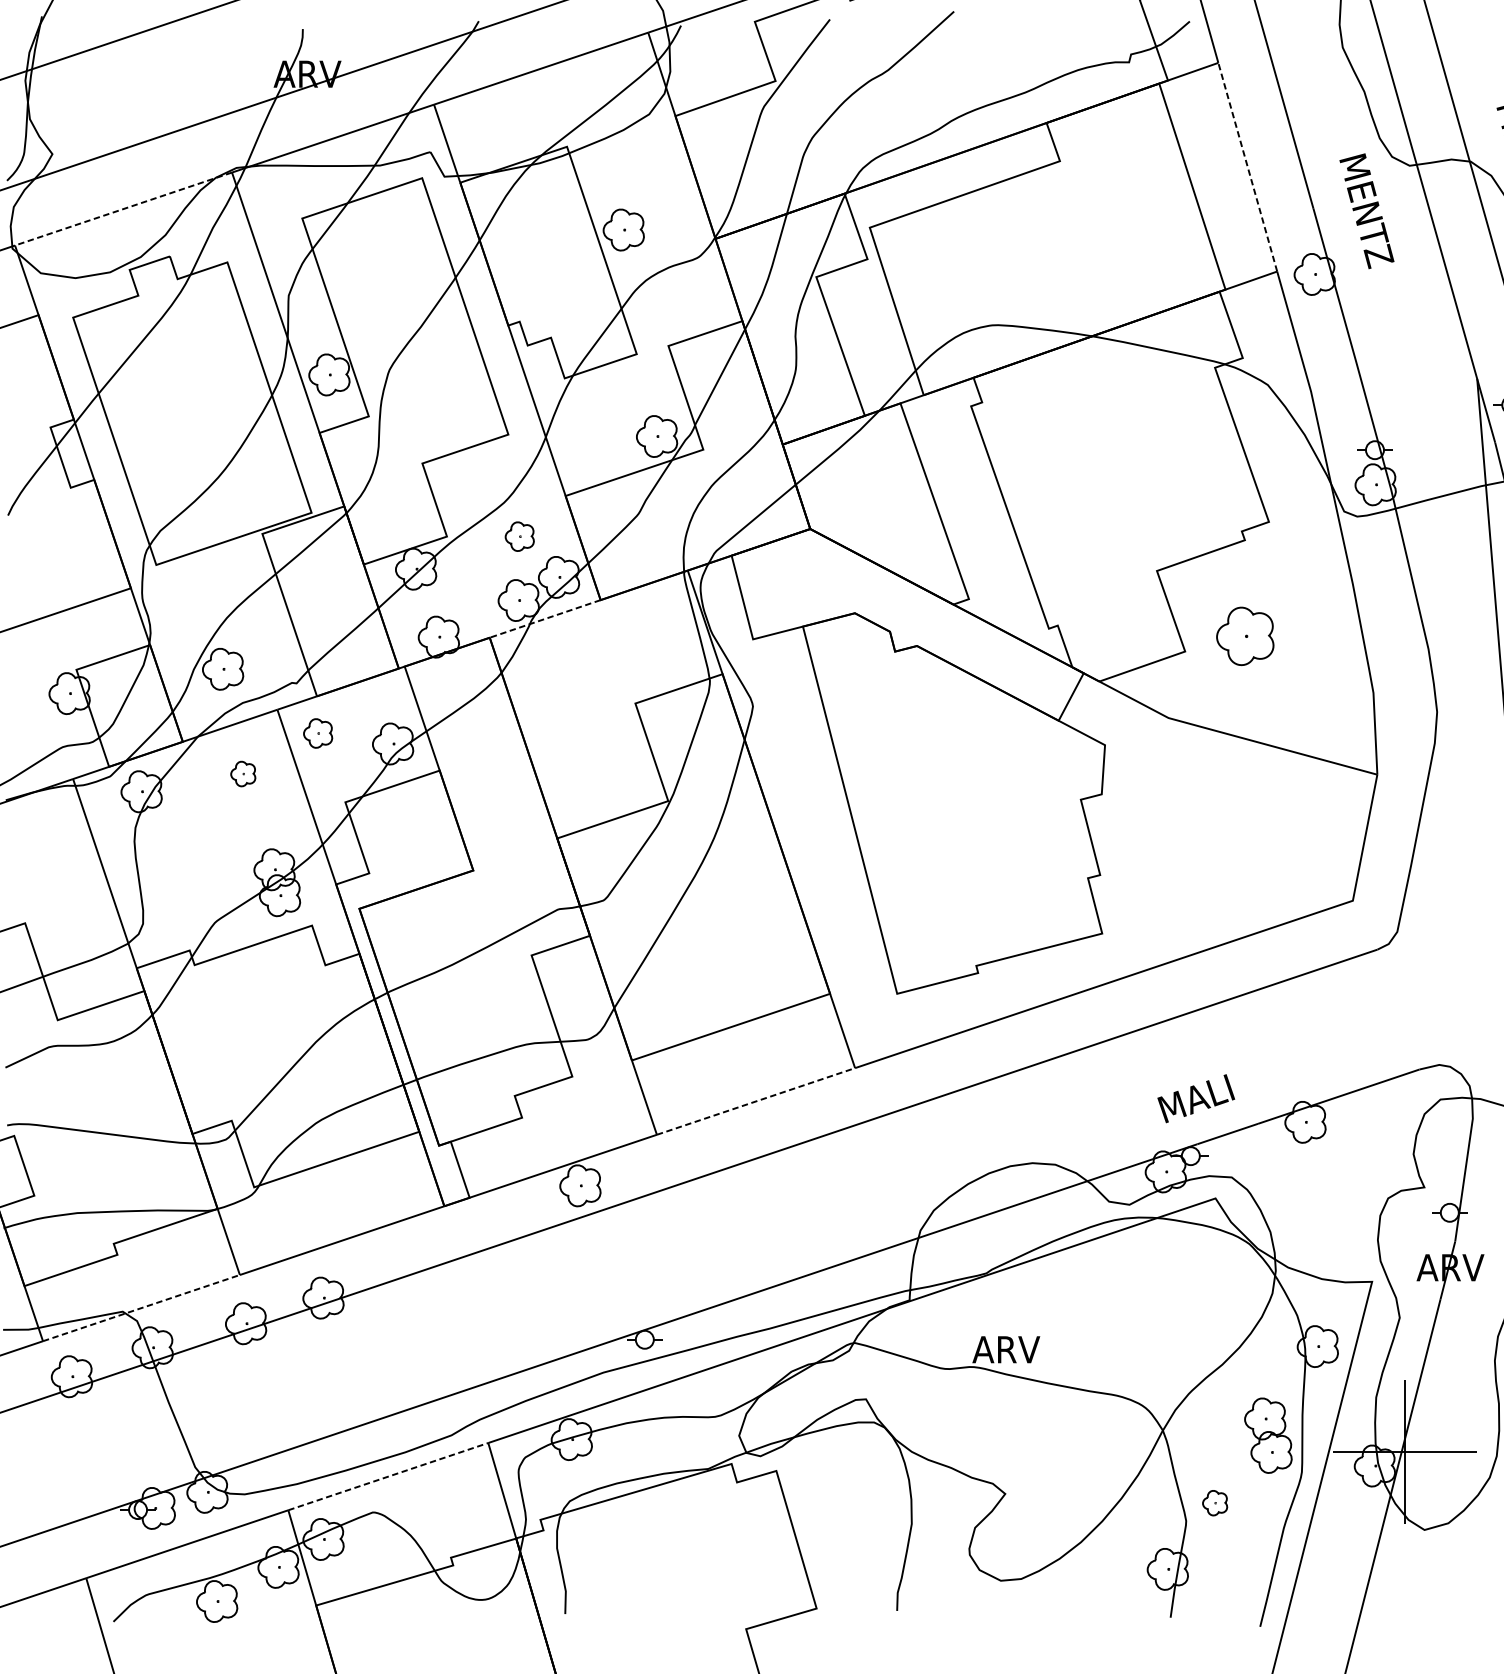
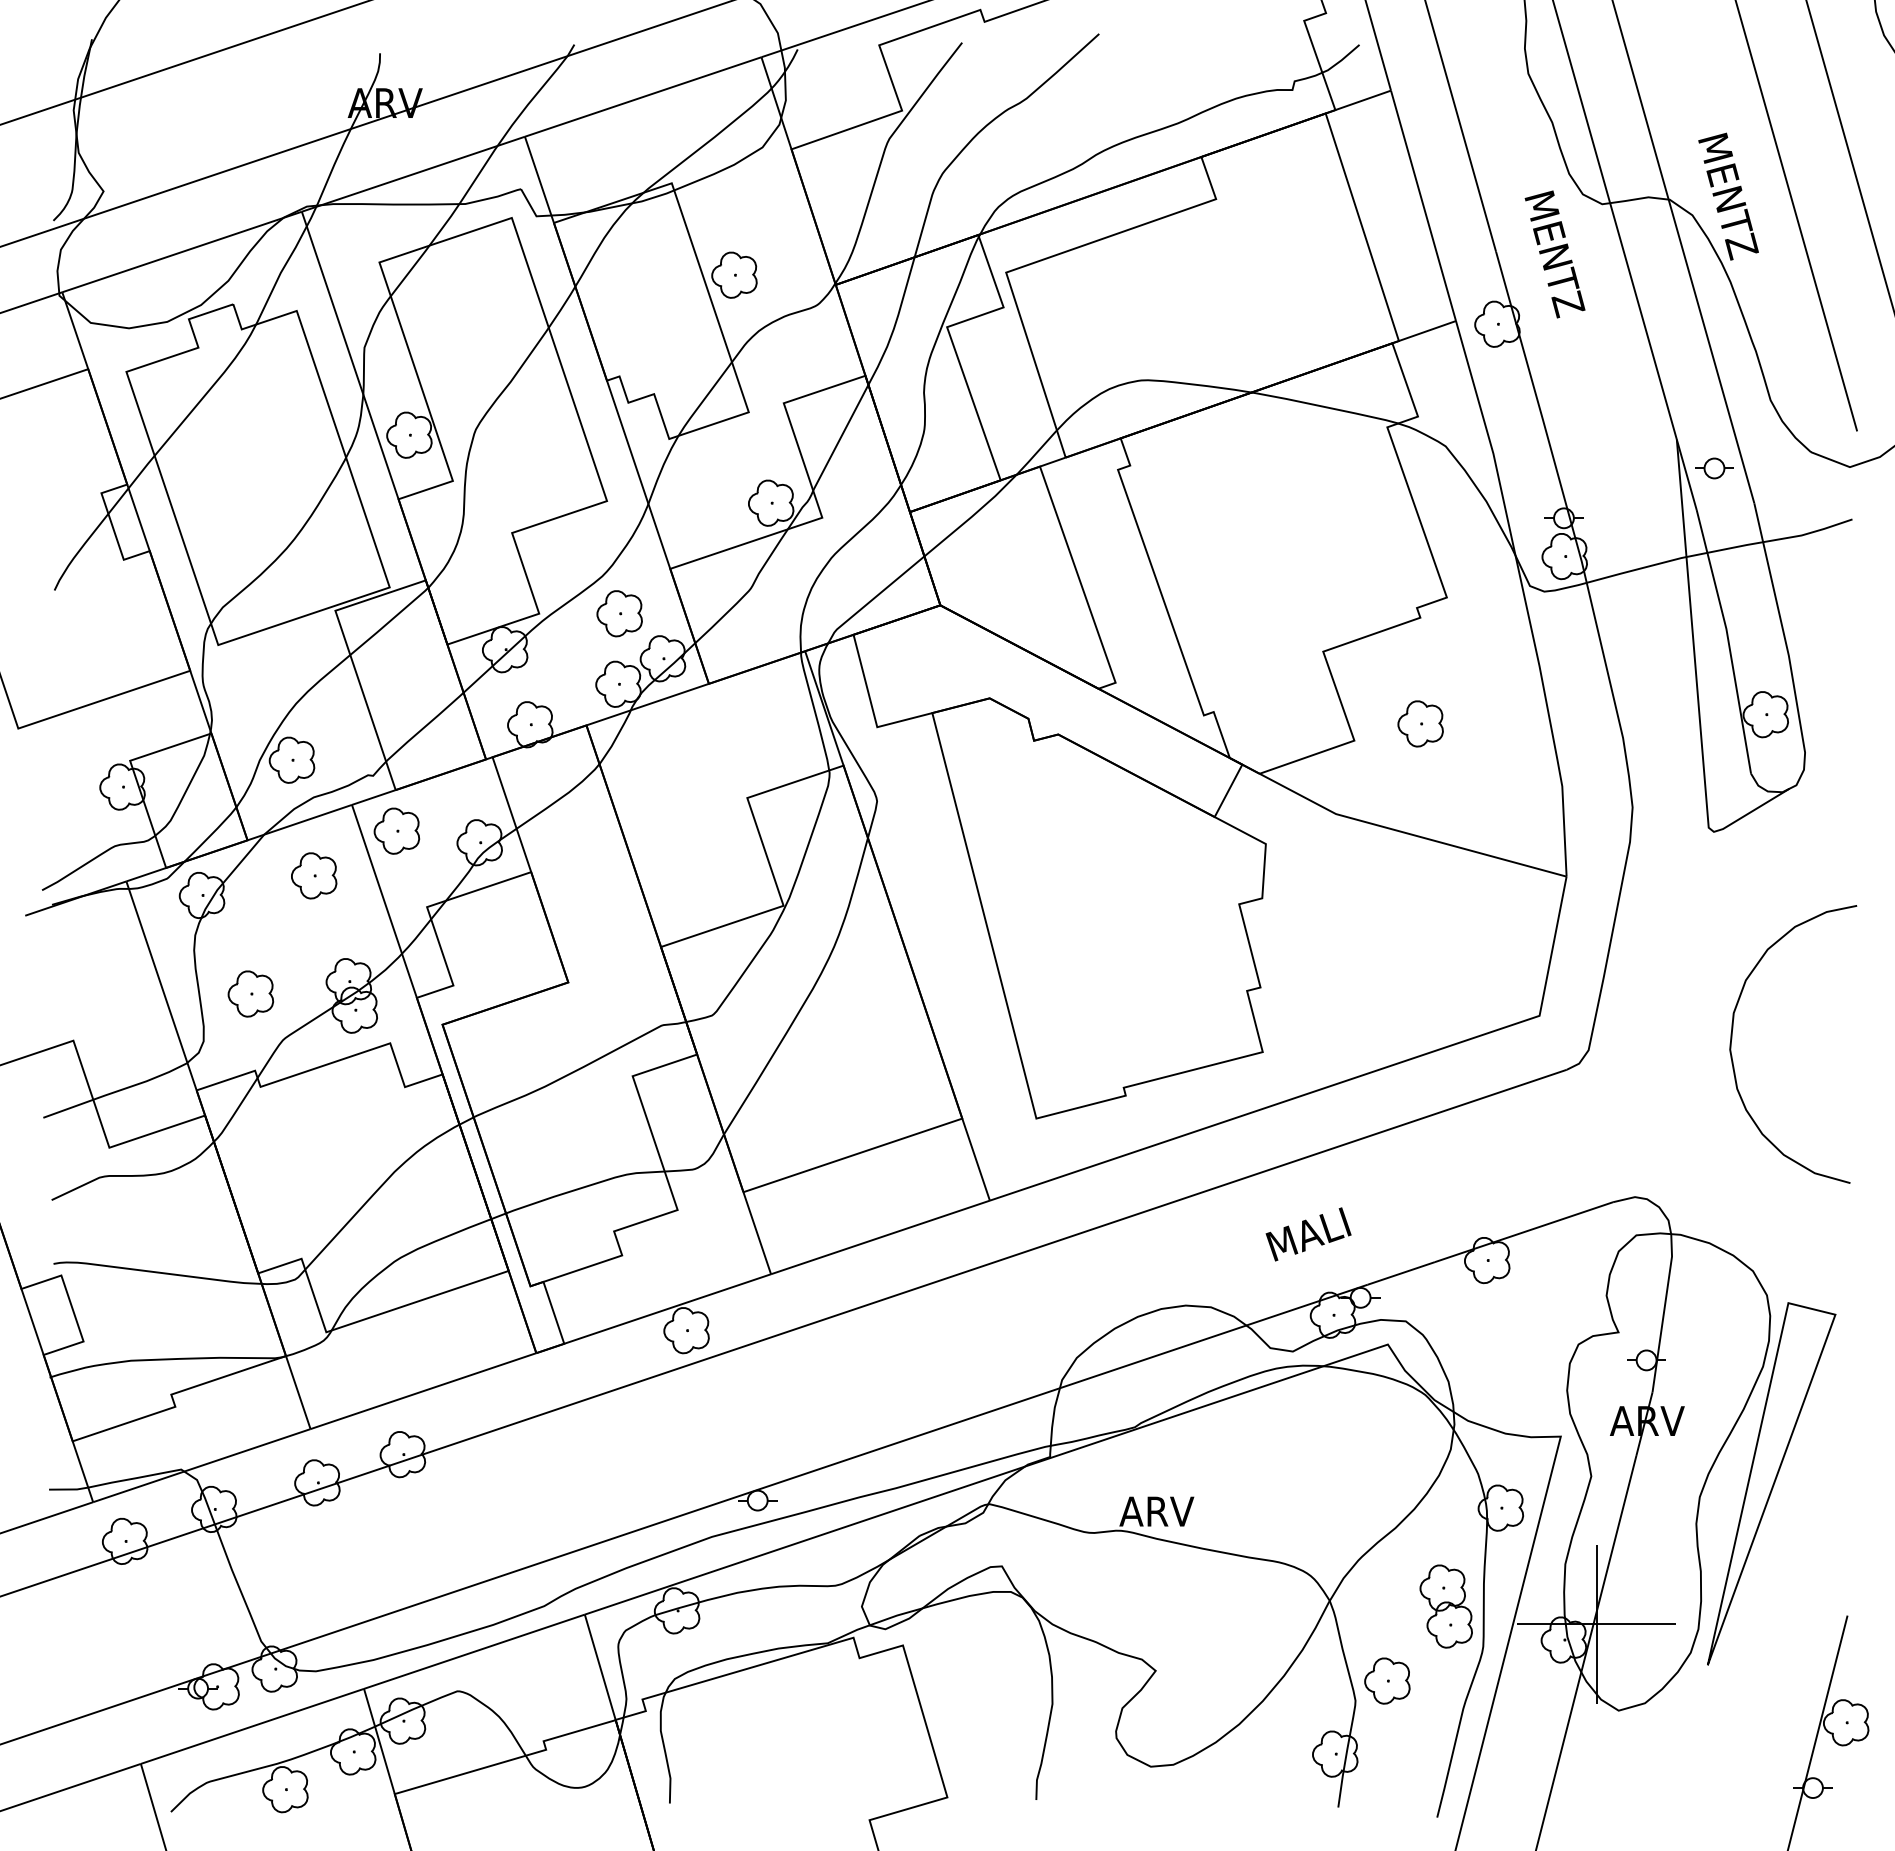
line: (1247, 166) -> (1423, 205), dashed -> solid
line: (123, 209) -> (181, 252), dashed -> solid
part: (519, 536) -> (619, 613), size x1.43
line: (545, 618) -> (647, 704), dashed -> solid
part: (1245, 636) -> (1420, 723), size x0.71
part: (317, 732) -> (396, 830), size x1.43
part: (243, 773) -> (314, 875), size x1.67
part: (185, 880) -> (250, 993), added
text: (1196, 1098) -> (1308, 1234), moved
line: (756, 1101) -> (880, 1237), dashed -> solid
line: (141, 1307) -> (201, 1465), dashed -> solid
line: (388, 1476) -> (474, 1651), dashed -> solid
part: (1215, 1502) -> (1387, 1680), size x1.67

